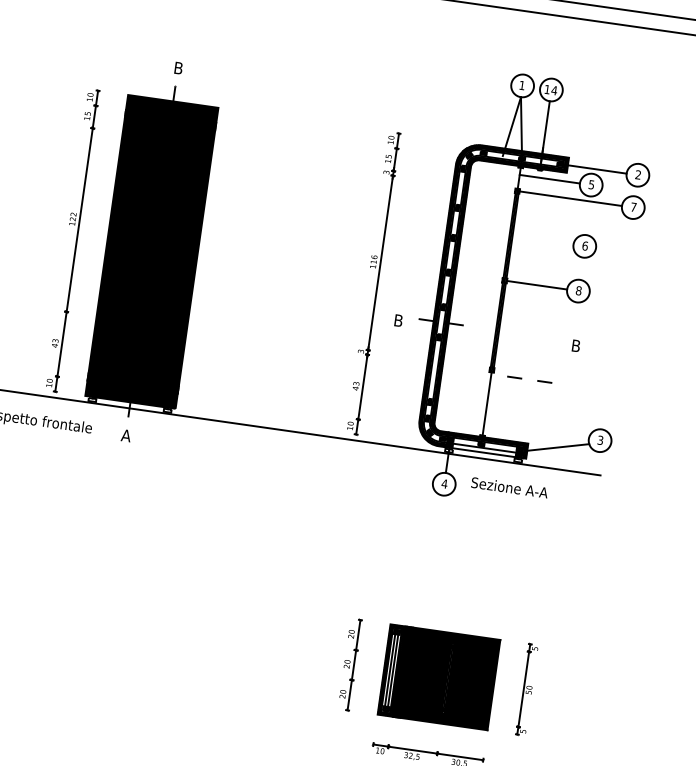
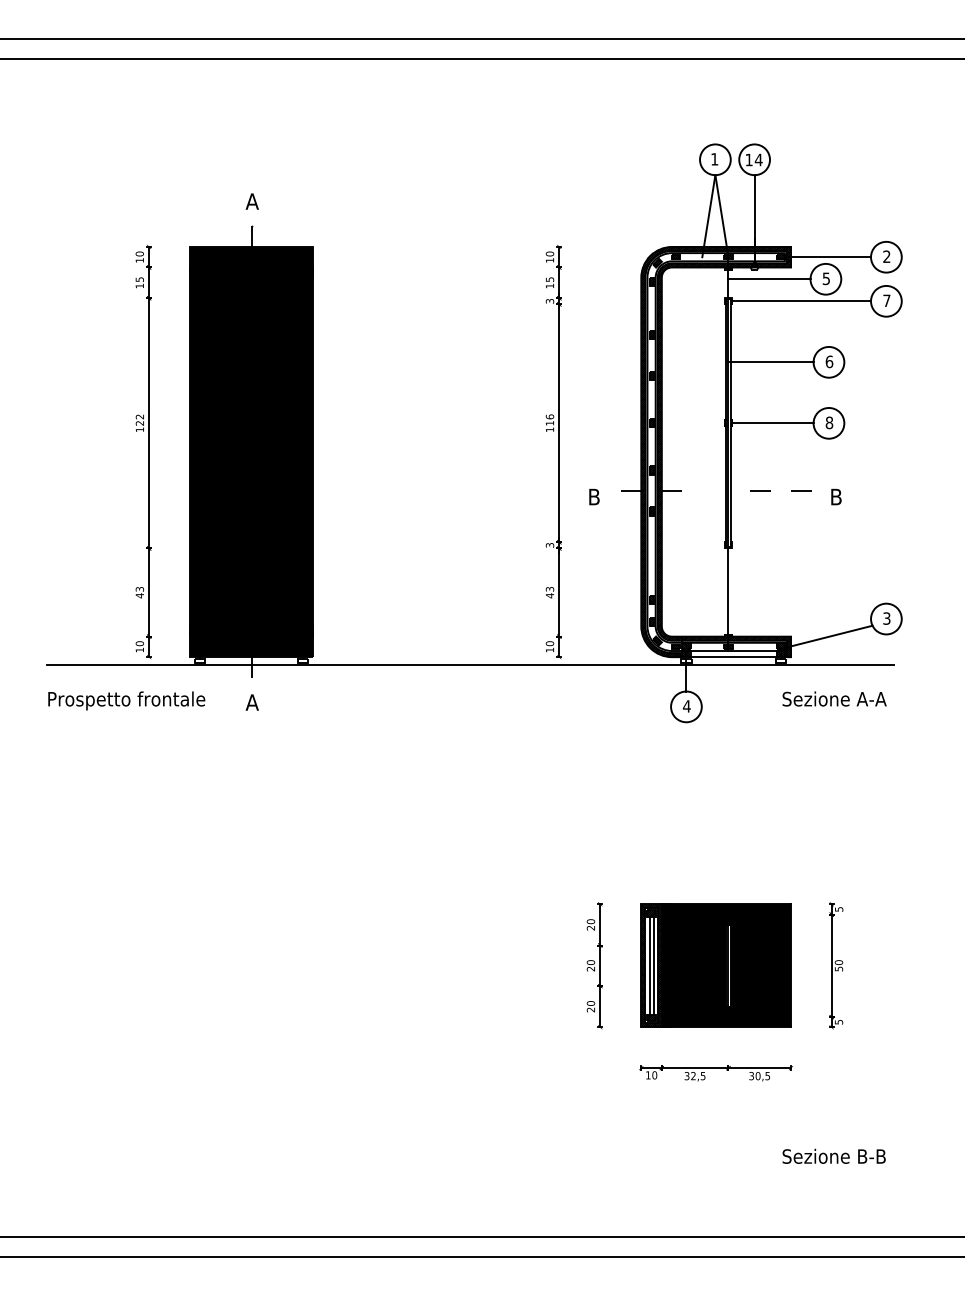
text: (177, 68) -> (251, 201), B -> A
line: (541, 240) -> (770, 362), added
line: (522, 378) -> (770, 490), moved
text: (509, 487) -> (834, 698), moved

